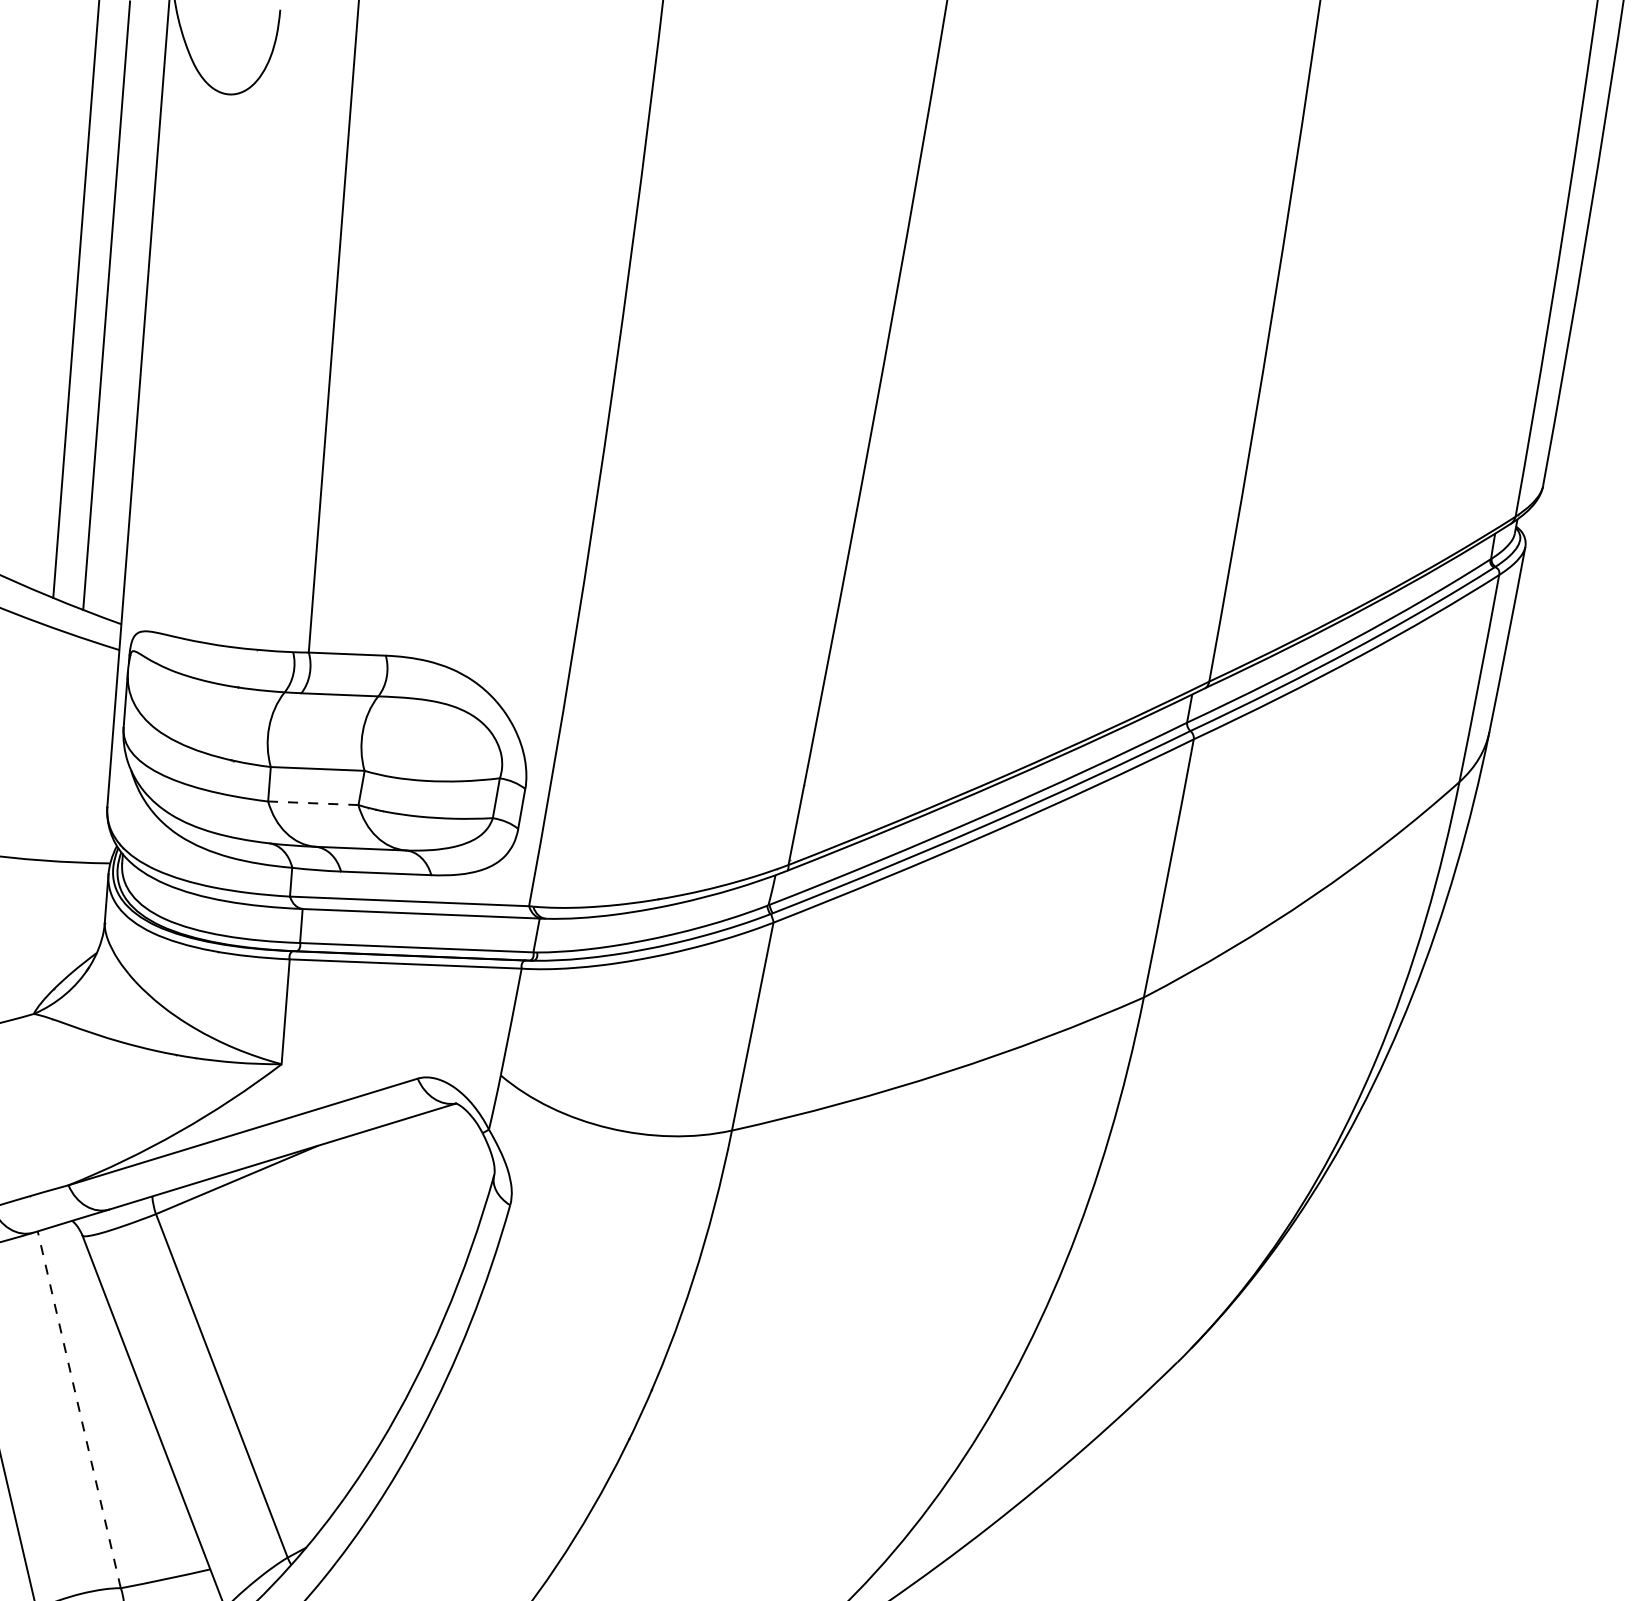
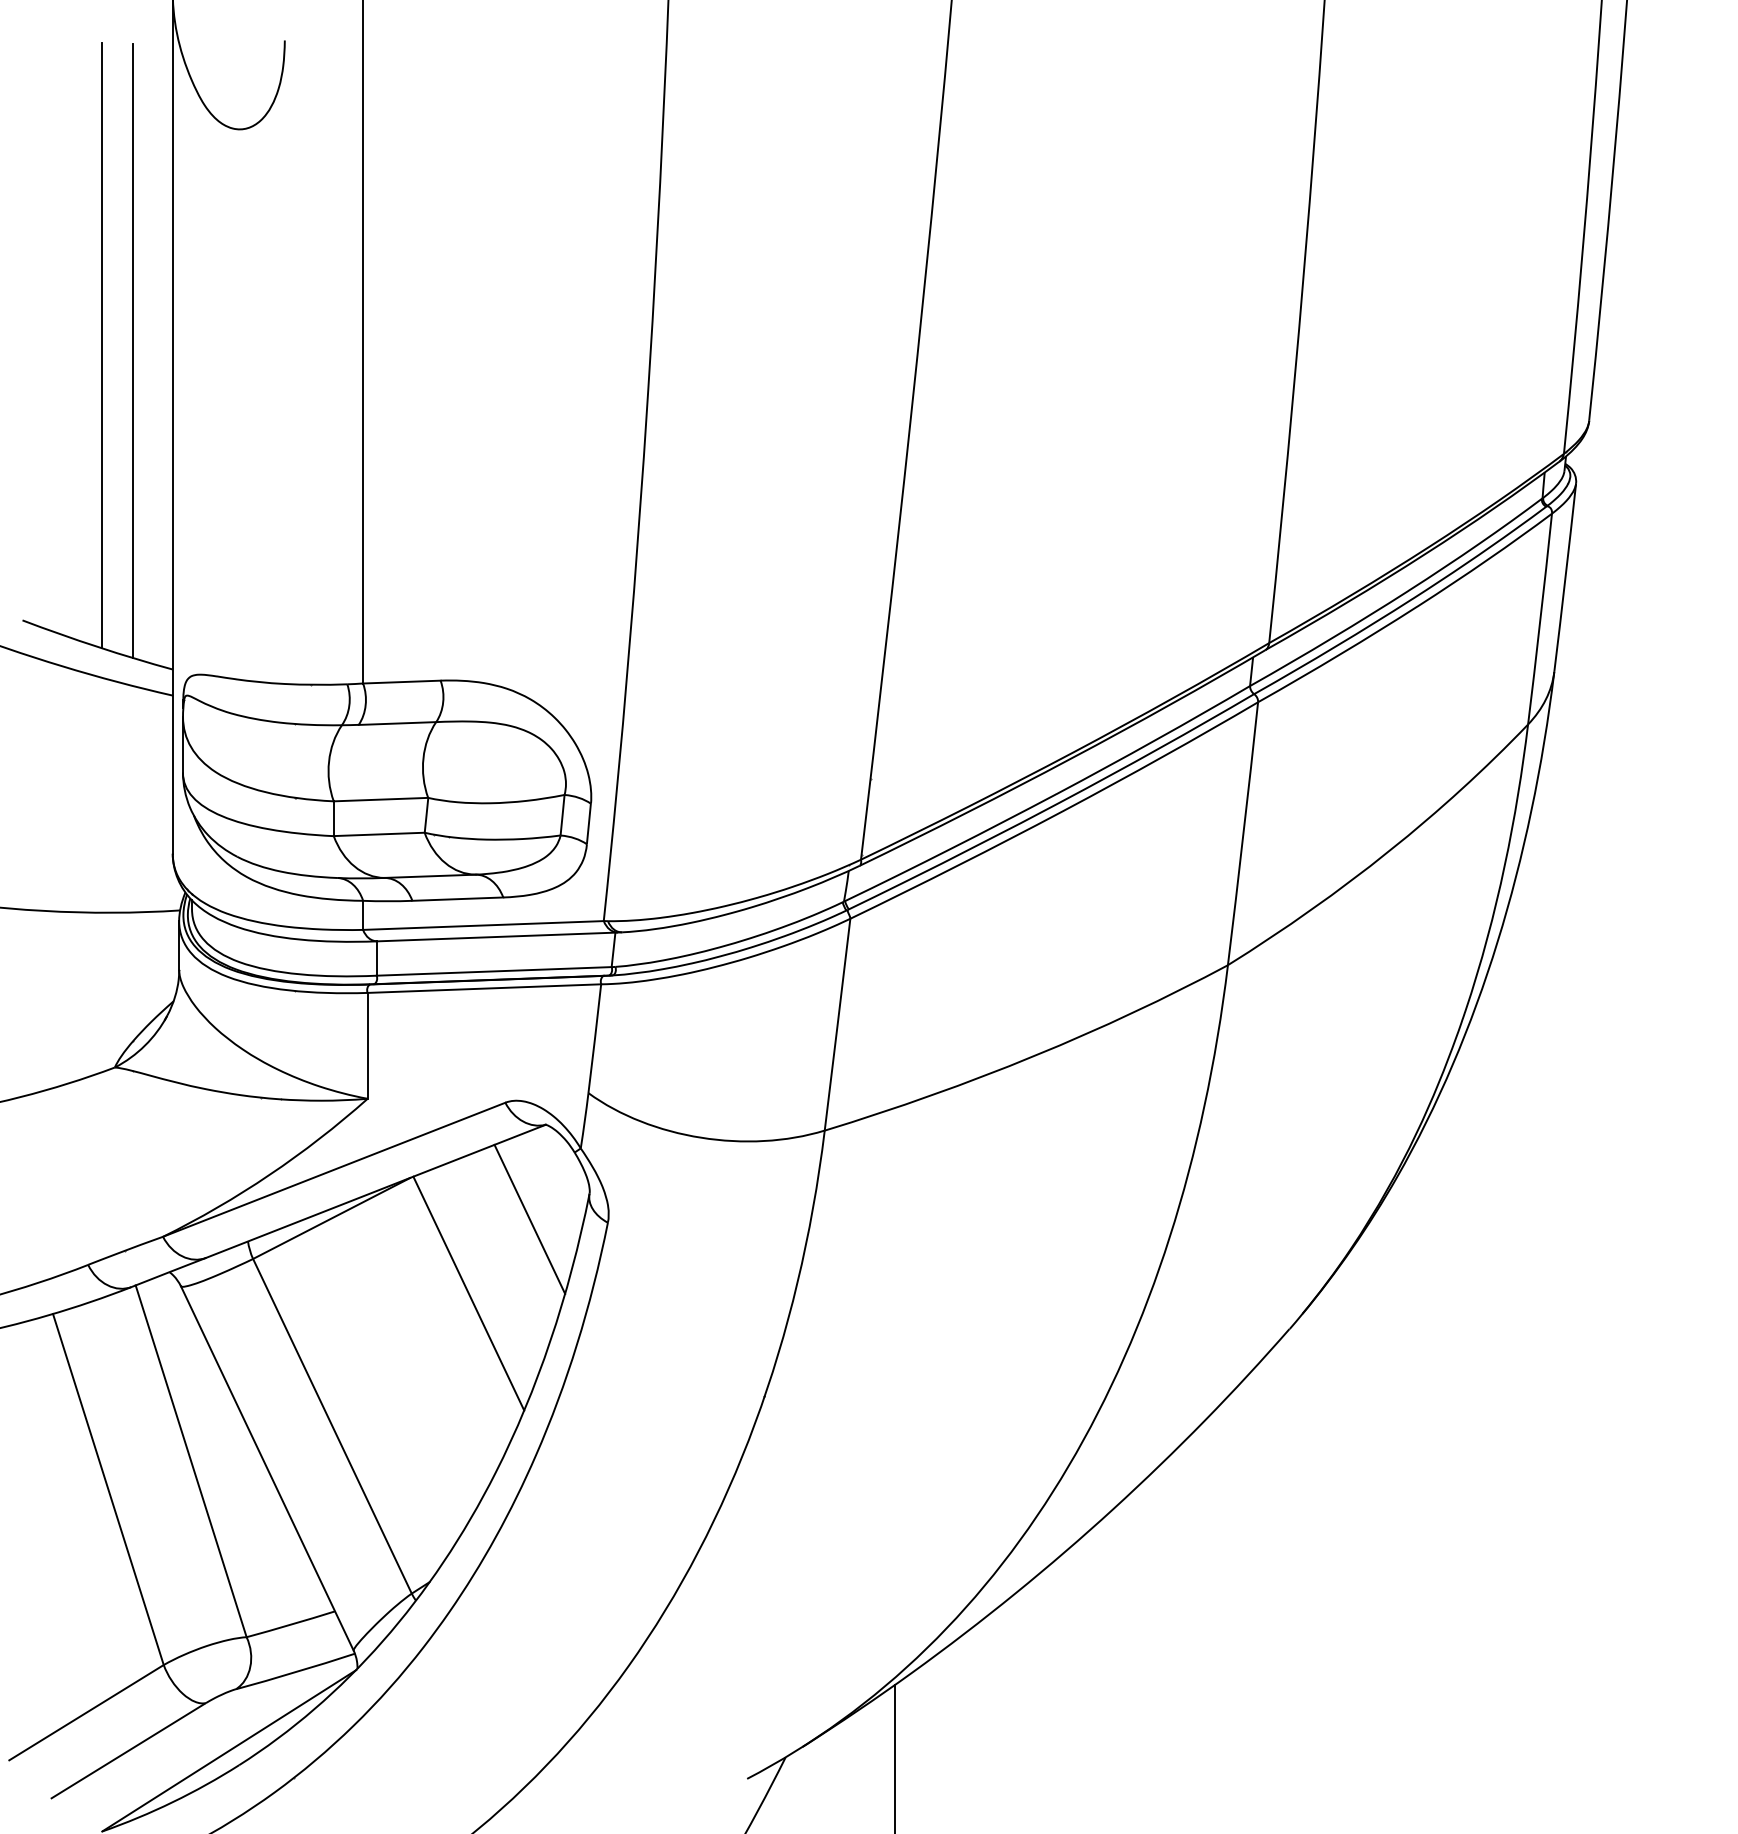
line: (312, 803) -> (378, 834), dashed -> solid
line: (432, 1195) -> (529, 1218), added
line: (366, 1264) -> (468, 1293), added
line: (79, 1409) -> (191, 1460), dashed -> solid

